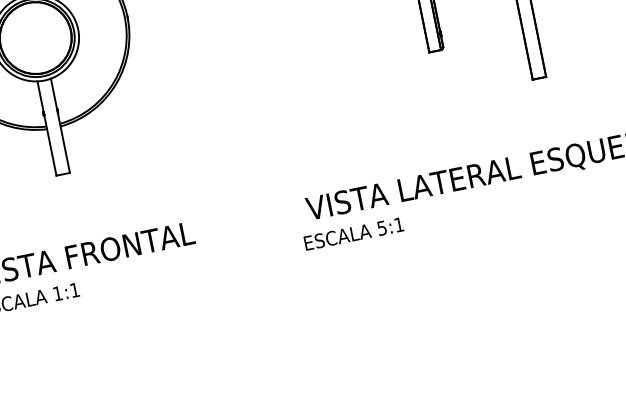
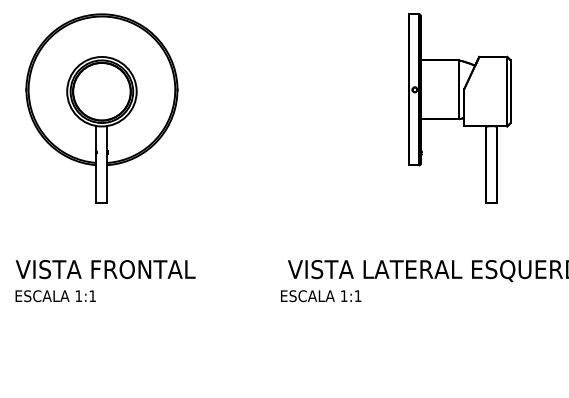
text: (381, 228) -> (343, 296), 5:1 -> 1:1

